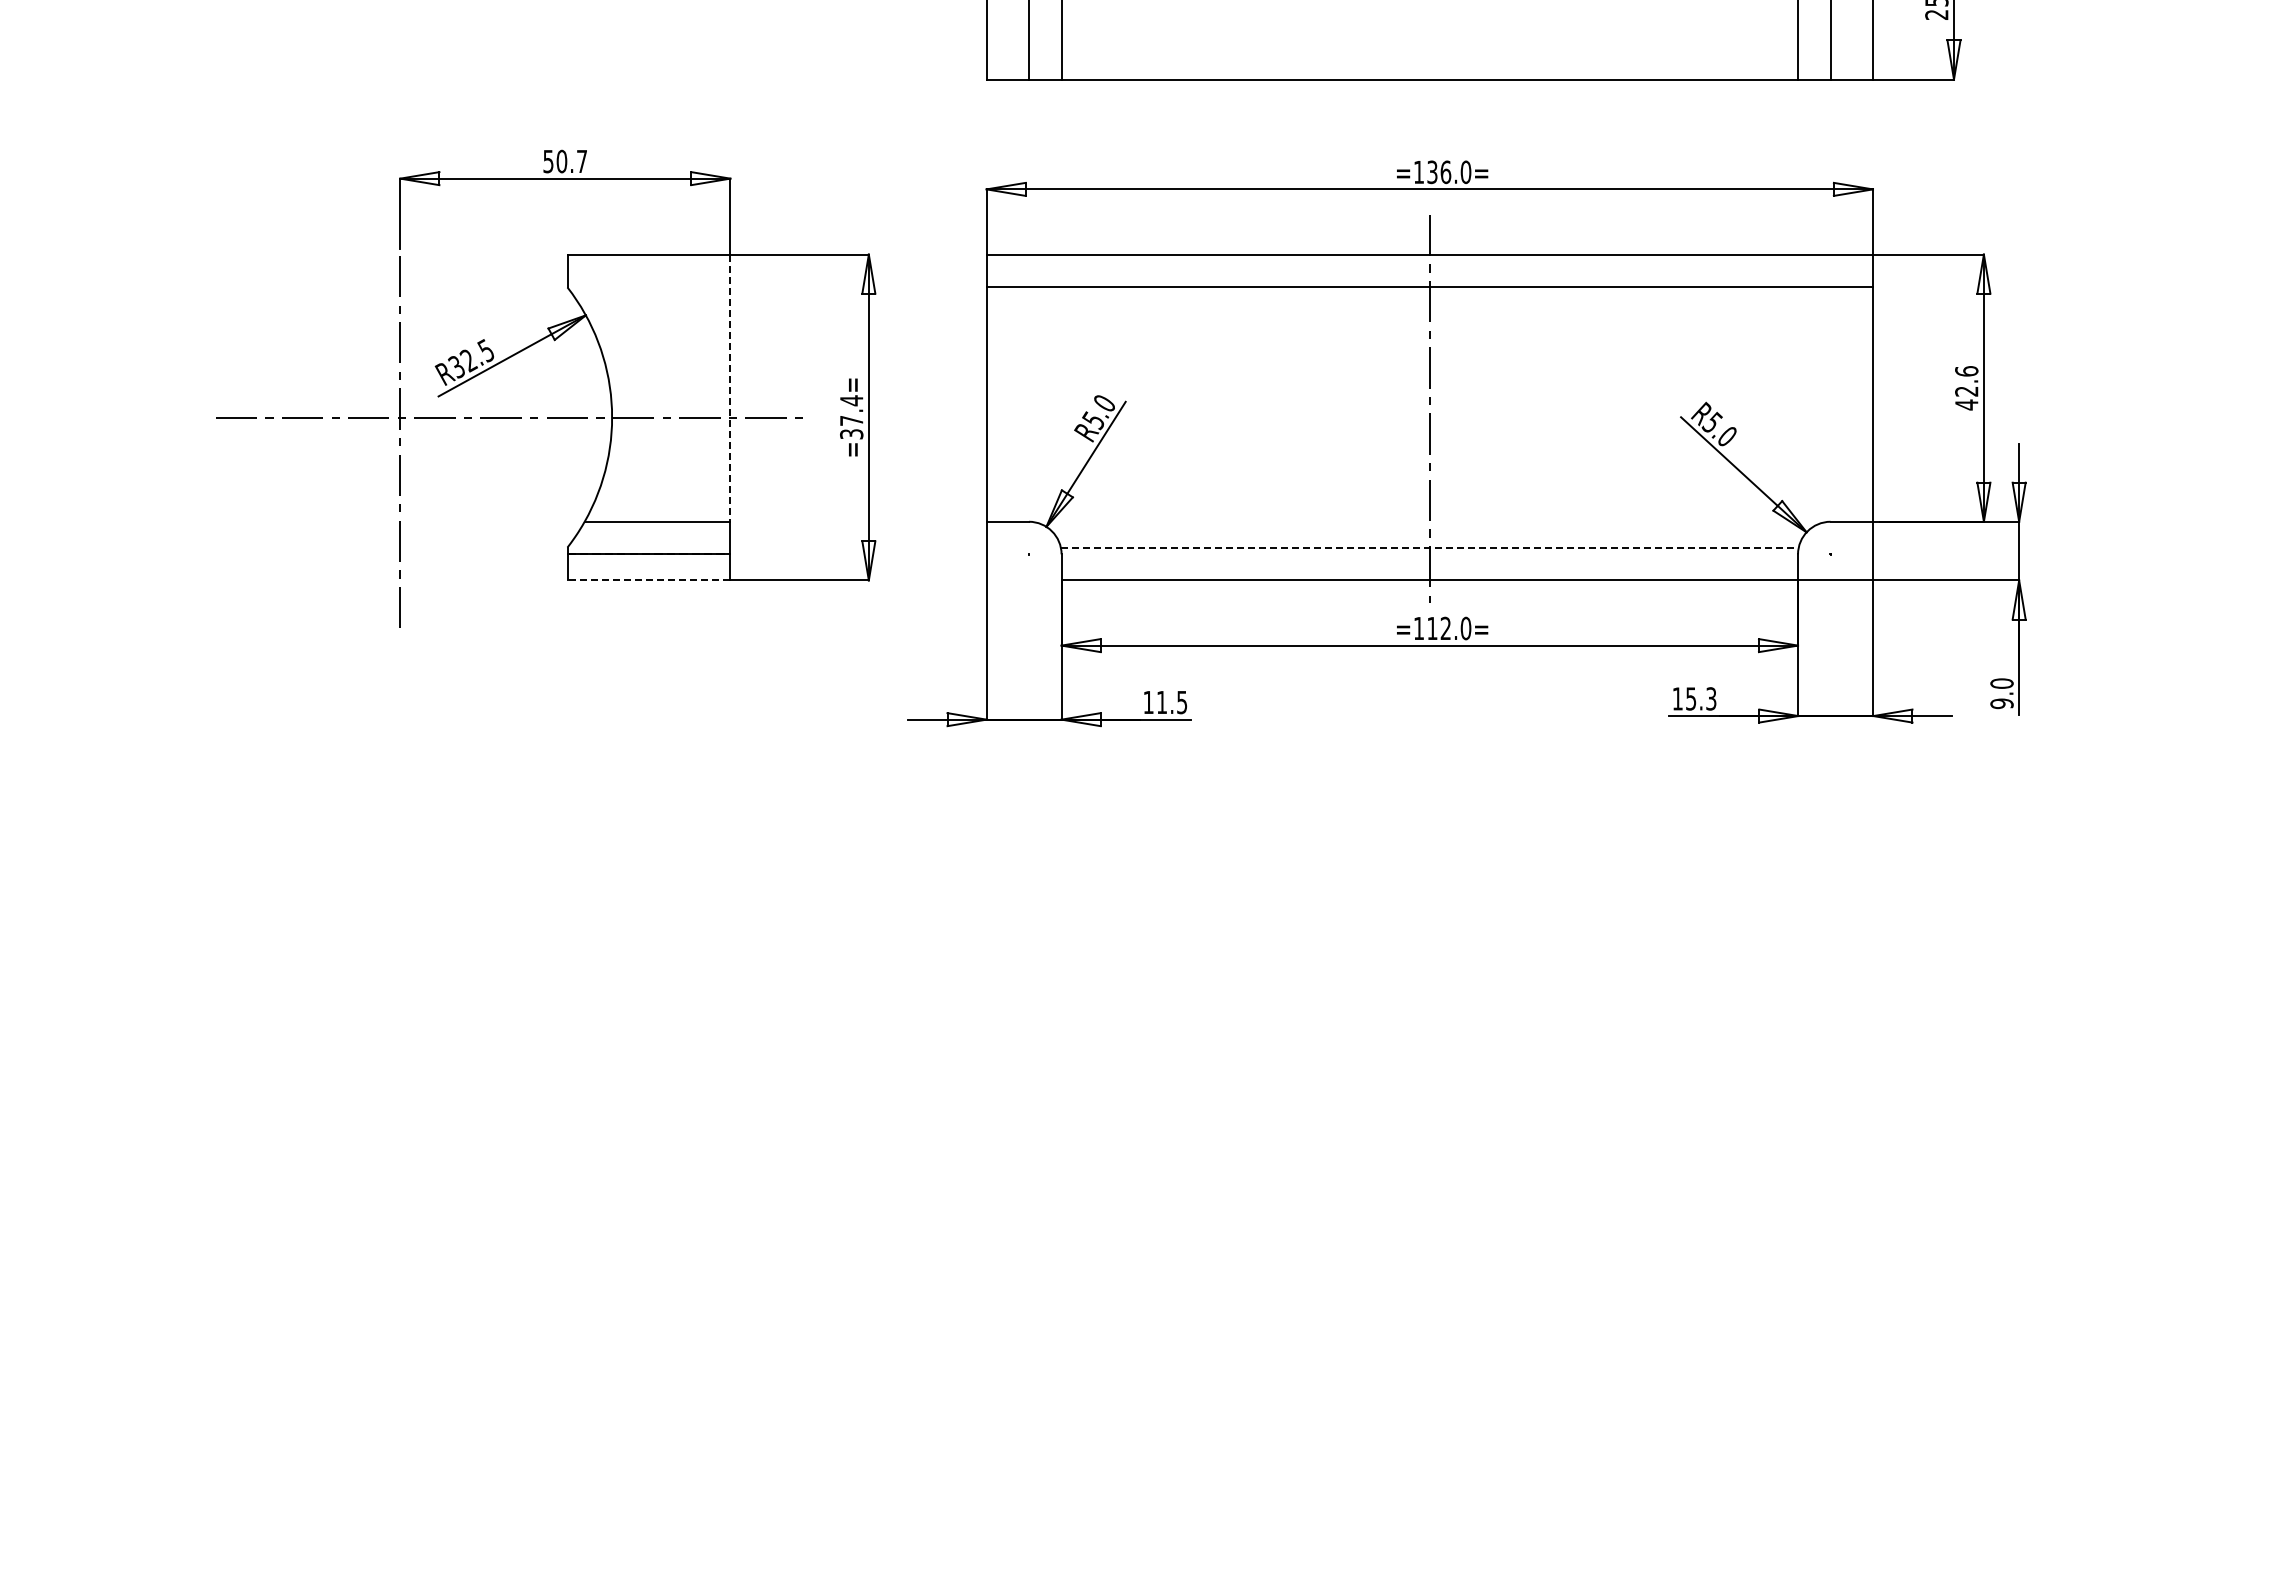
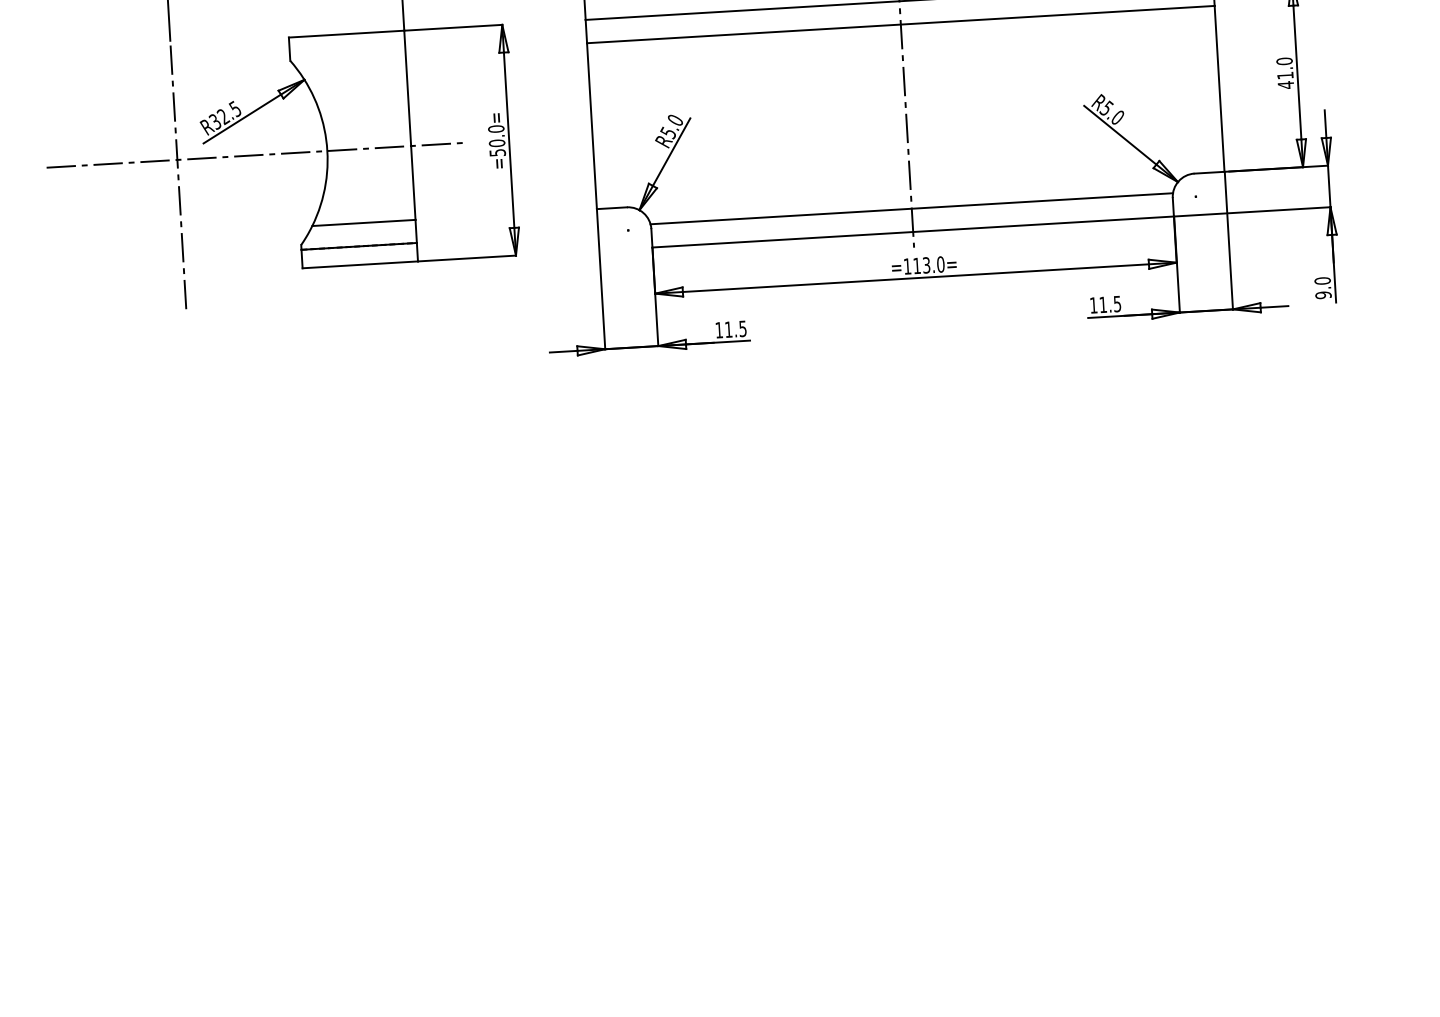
text: (1966, 381) -> (1284, 68), 42.6 -> 41.0
line: (730, 388) -> (409, 125), dashed -> solid
text: (851, 416) -> (496, 140), =37.4= -> =50.0=
line: (1429, 547) -> (911, 208), dashed -> solid
line: (648, 580) -> (359, 264), dashed -> solid
text: (1445, 628) -> (926, 265), =112.0= -> =113.0=
text: (1701, 698) -> (1110, 304), 15.3 -> 11.5

